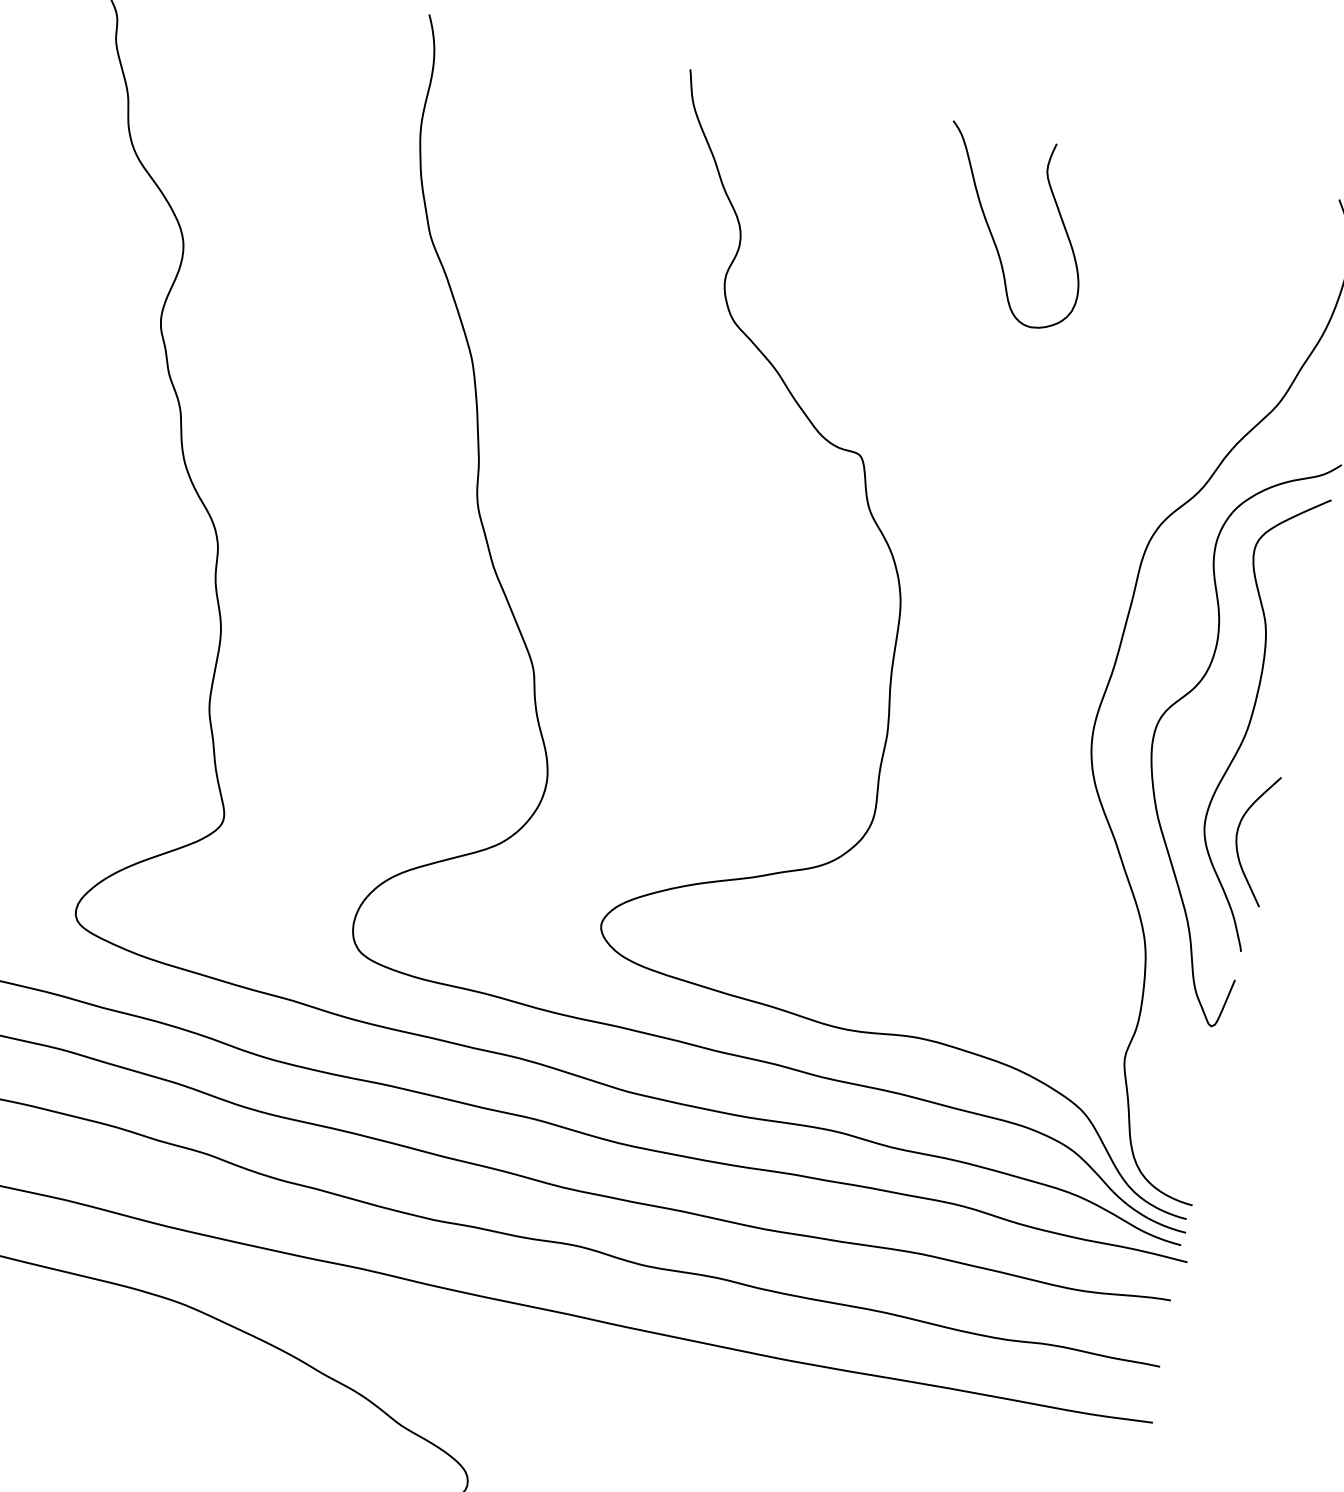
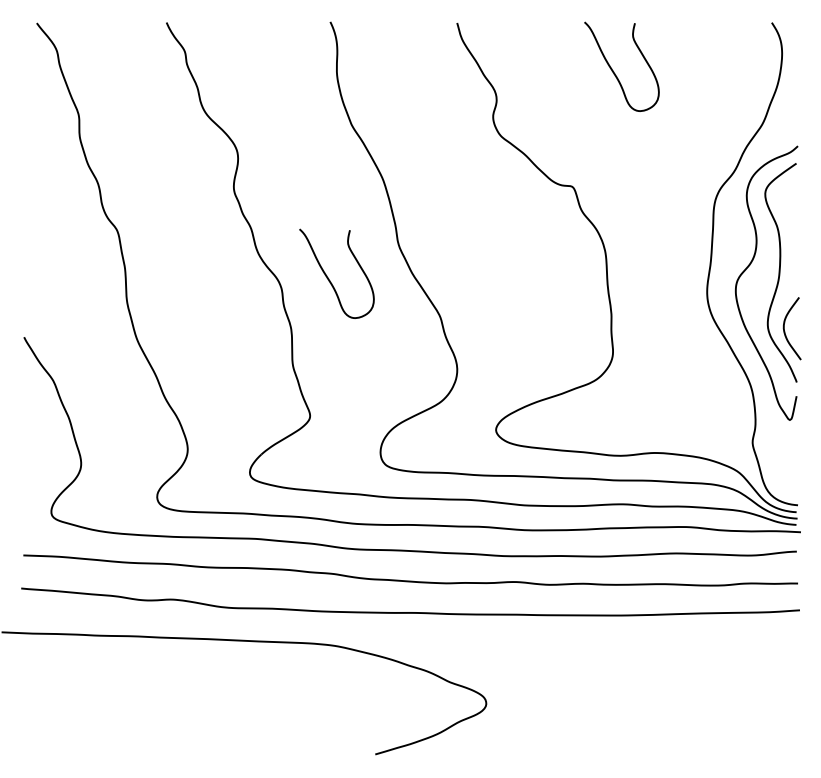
curve: (320, 543) -> (329, 278), added

